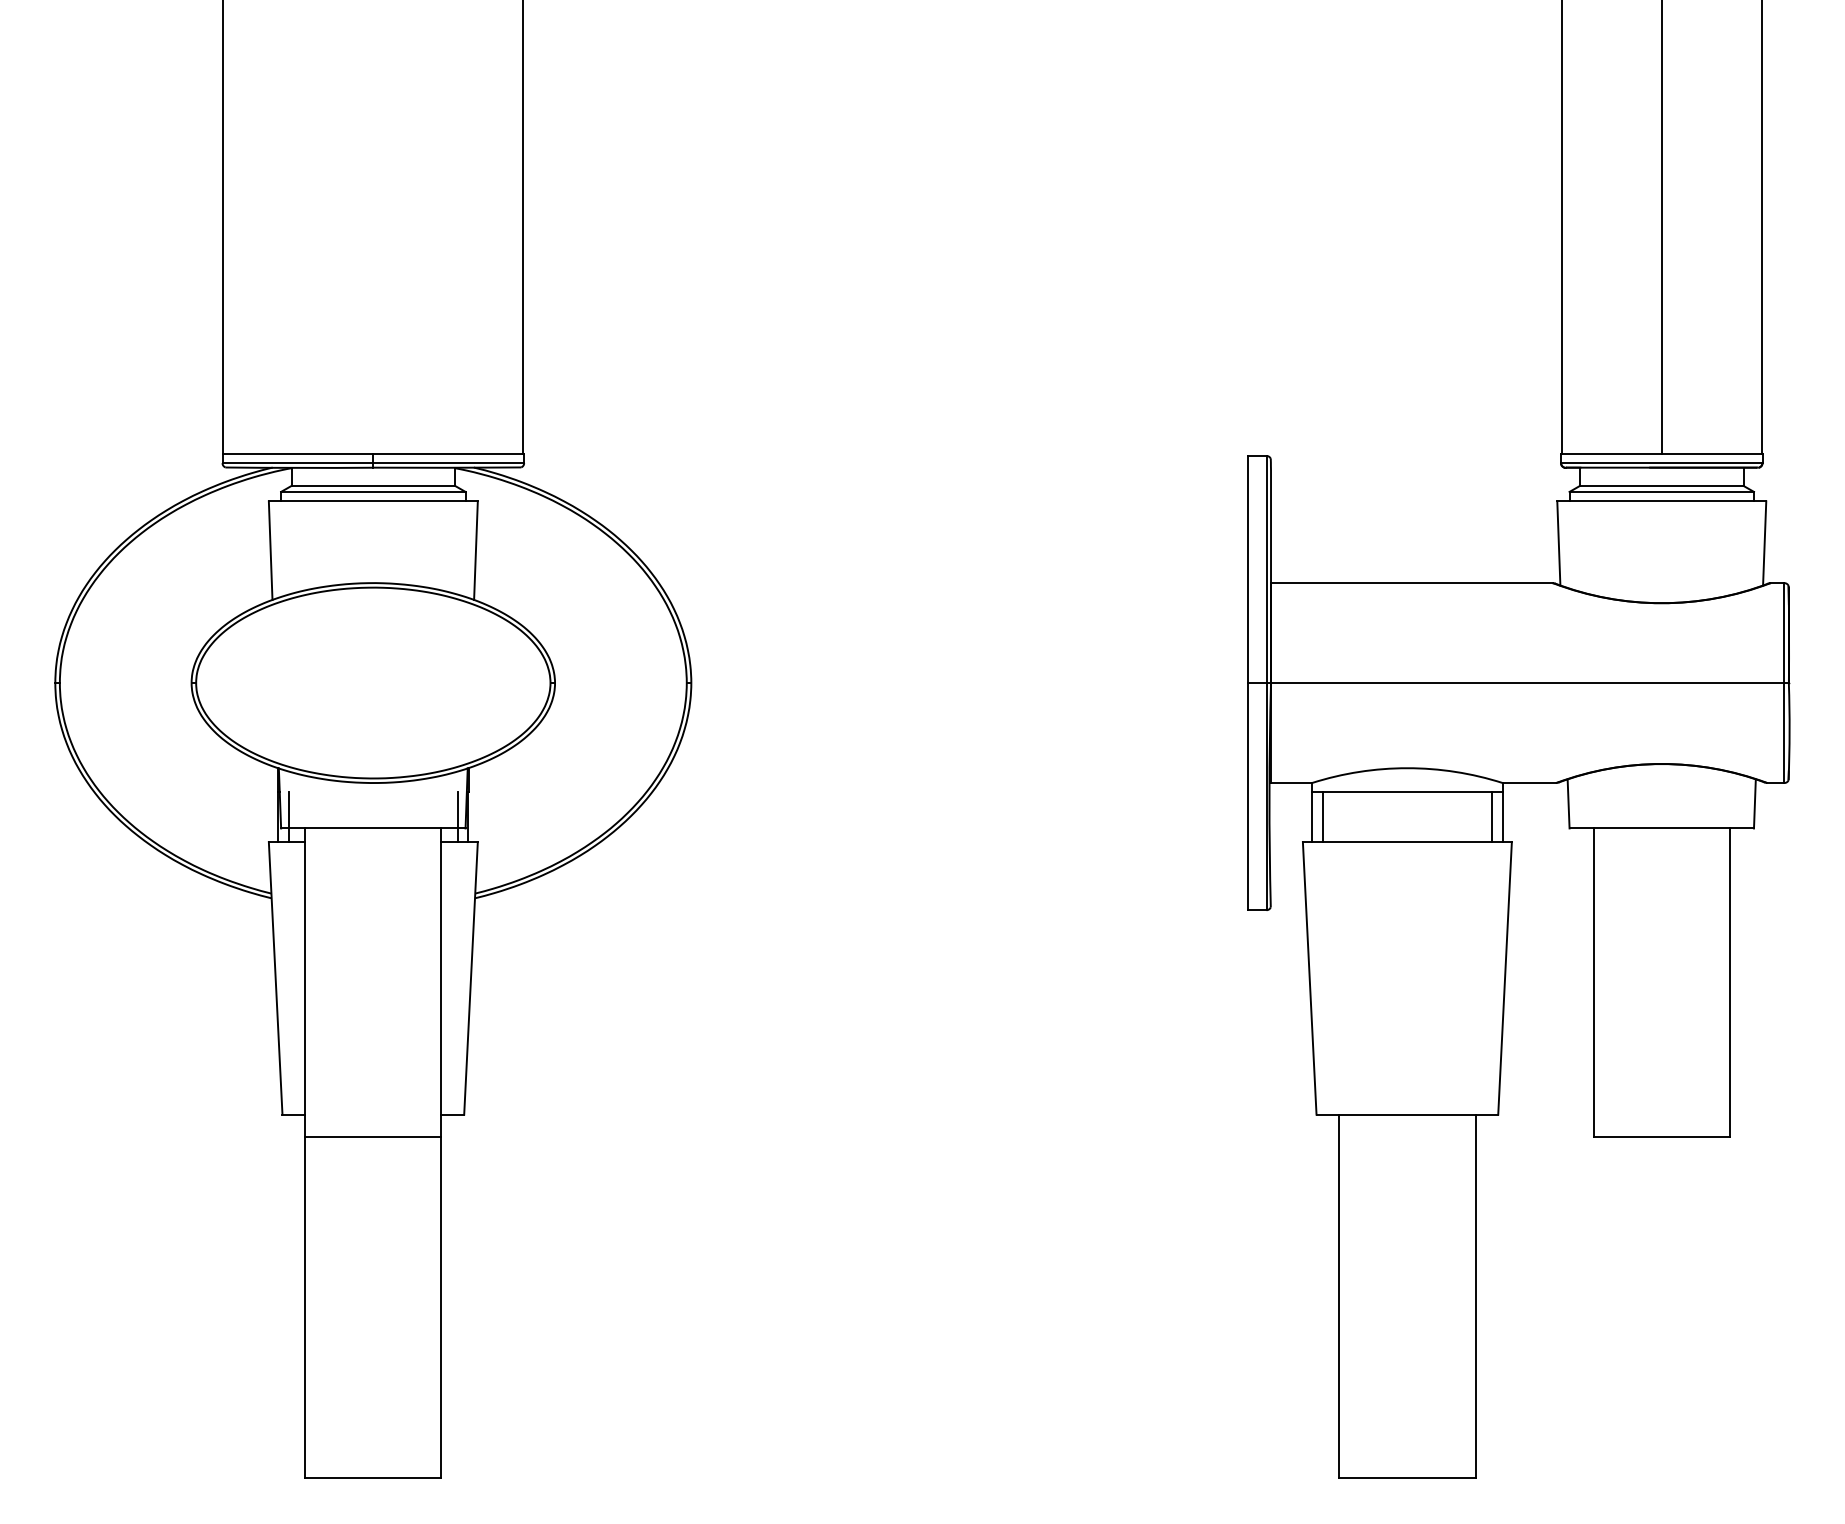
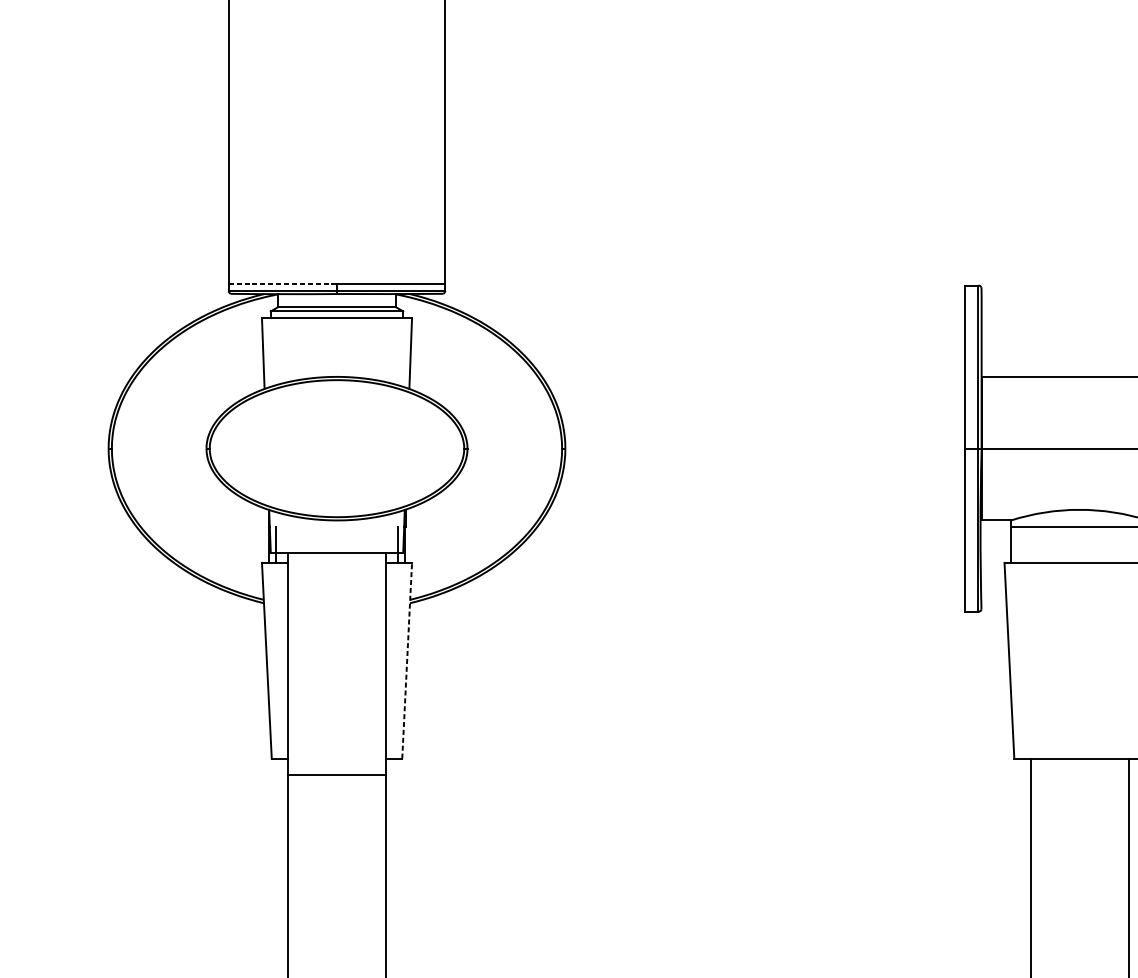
line: (298, 454) -> (283, 284), solid -> dashed
line: (1322, 817) -> (1018, 545), removed
line: (471, 977) -> (407, 660), solid -> dashed

